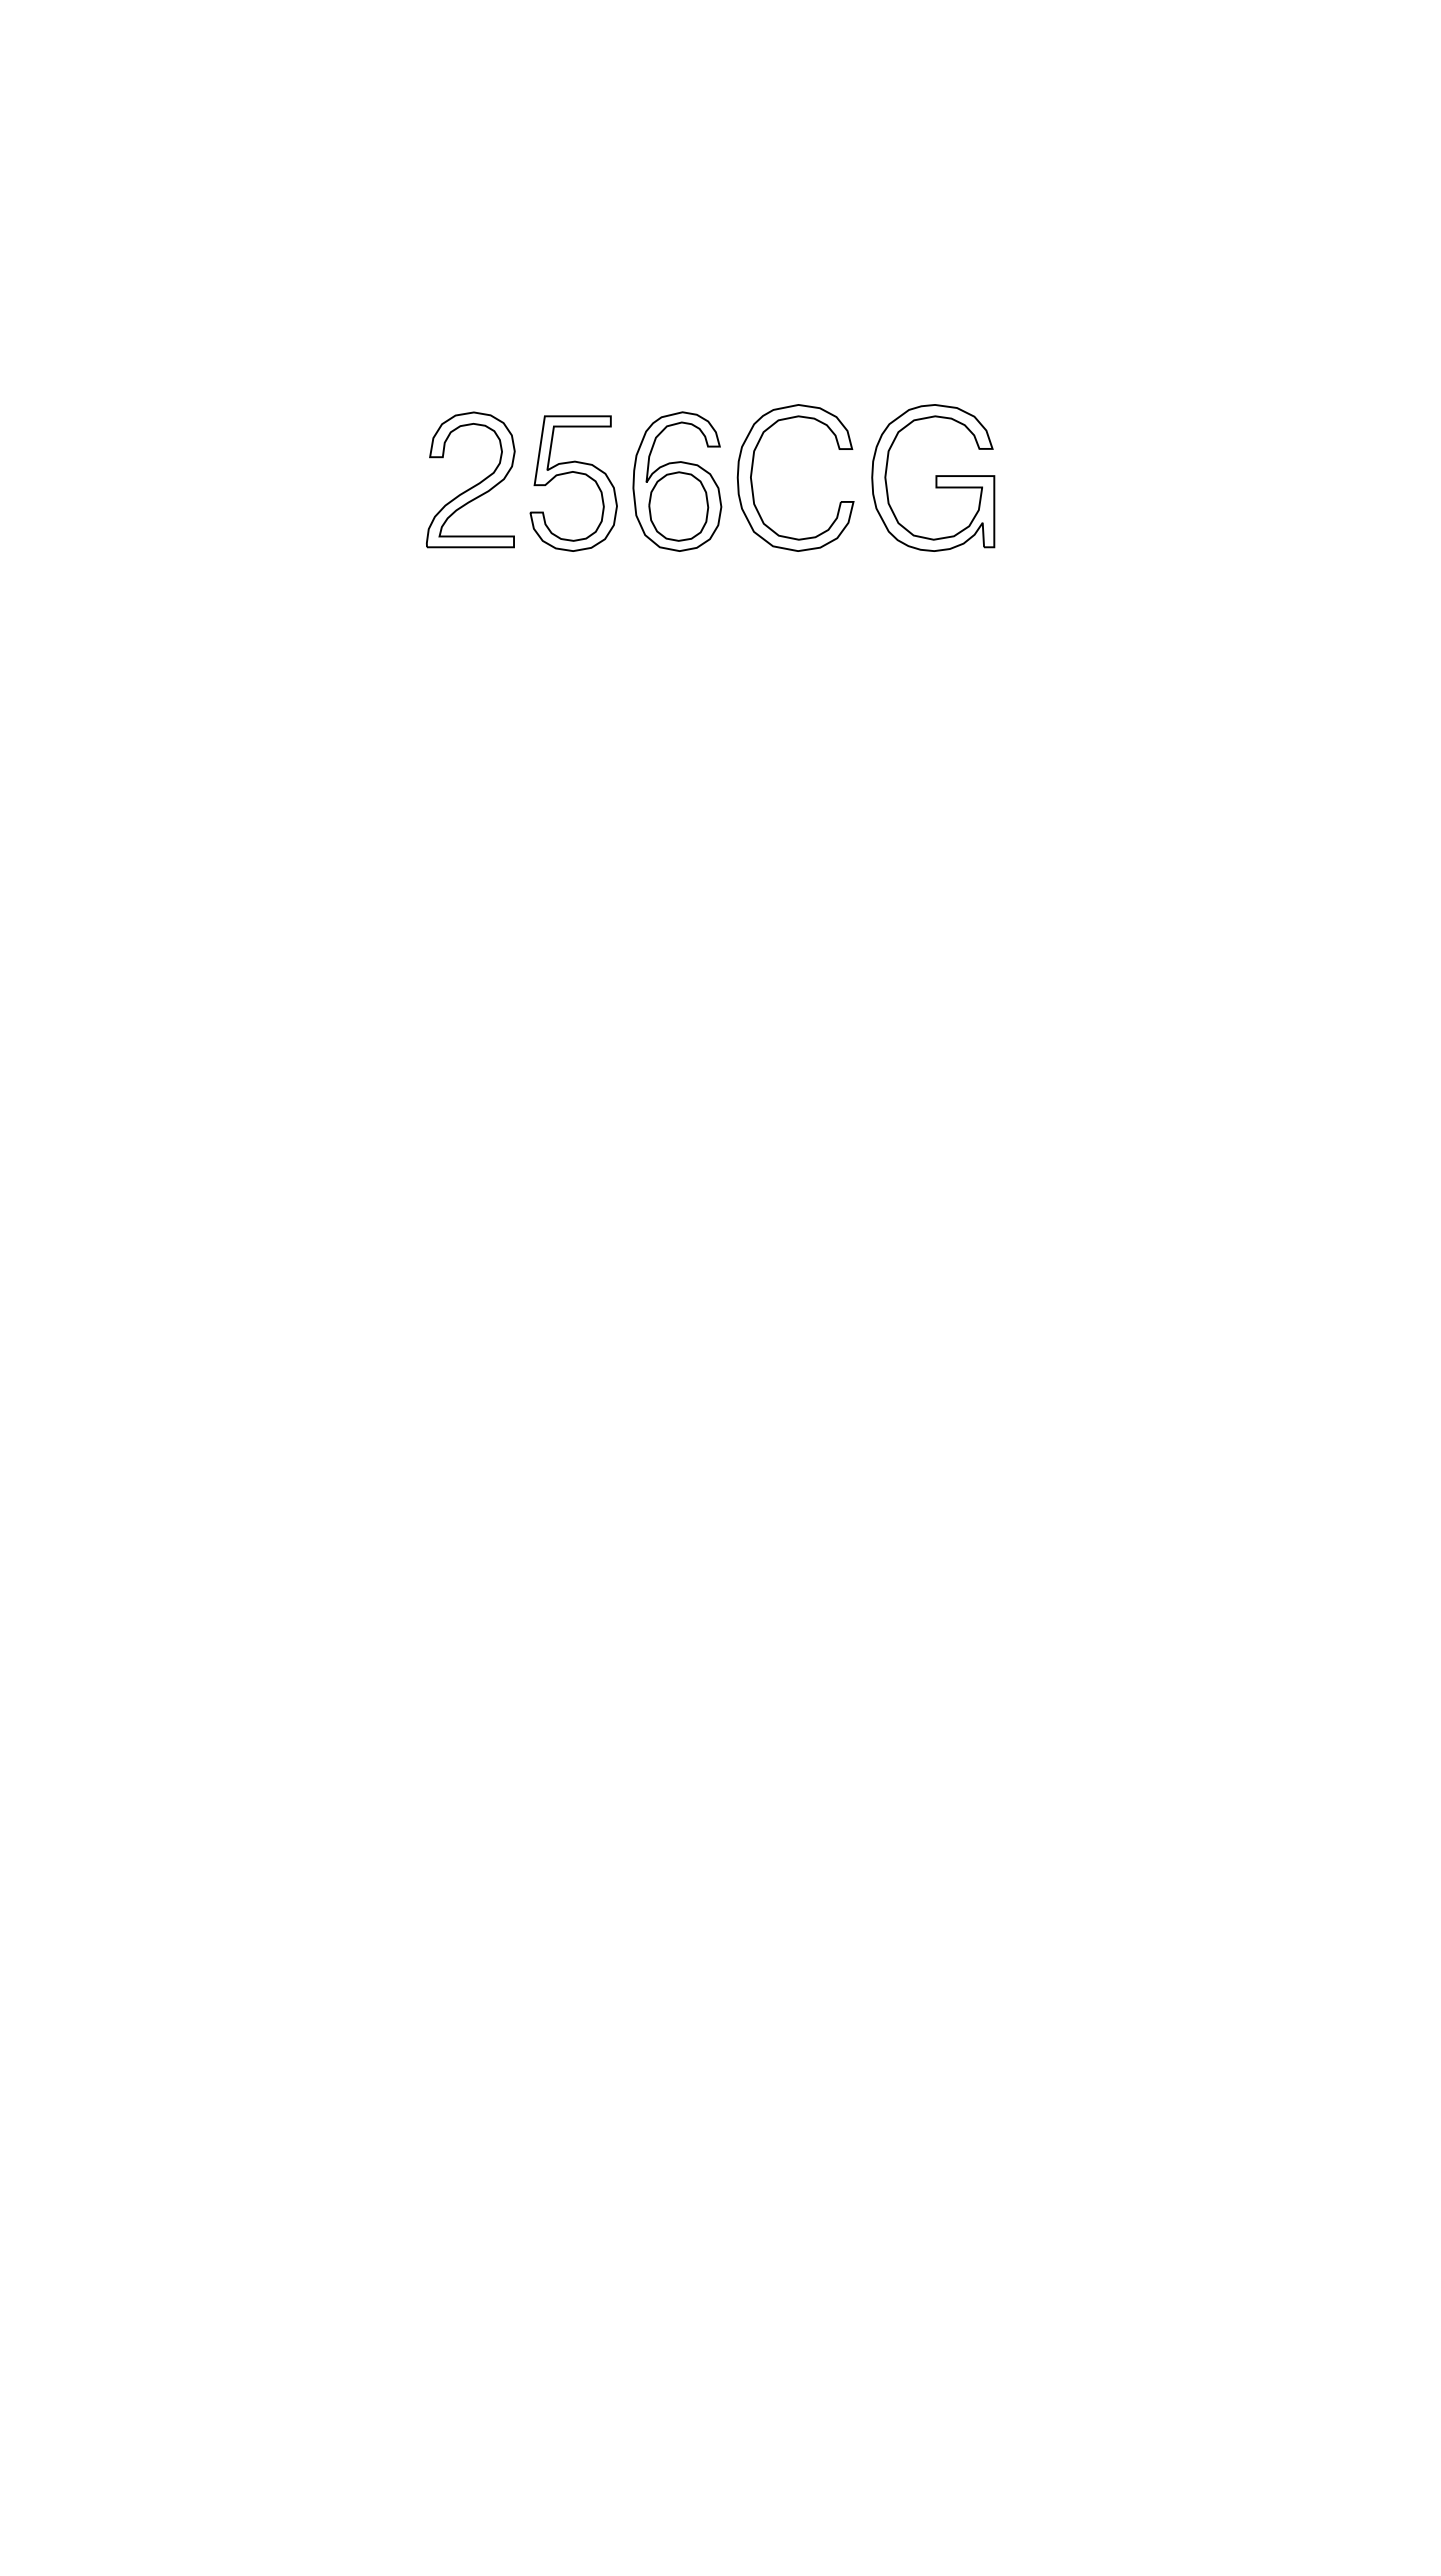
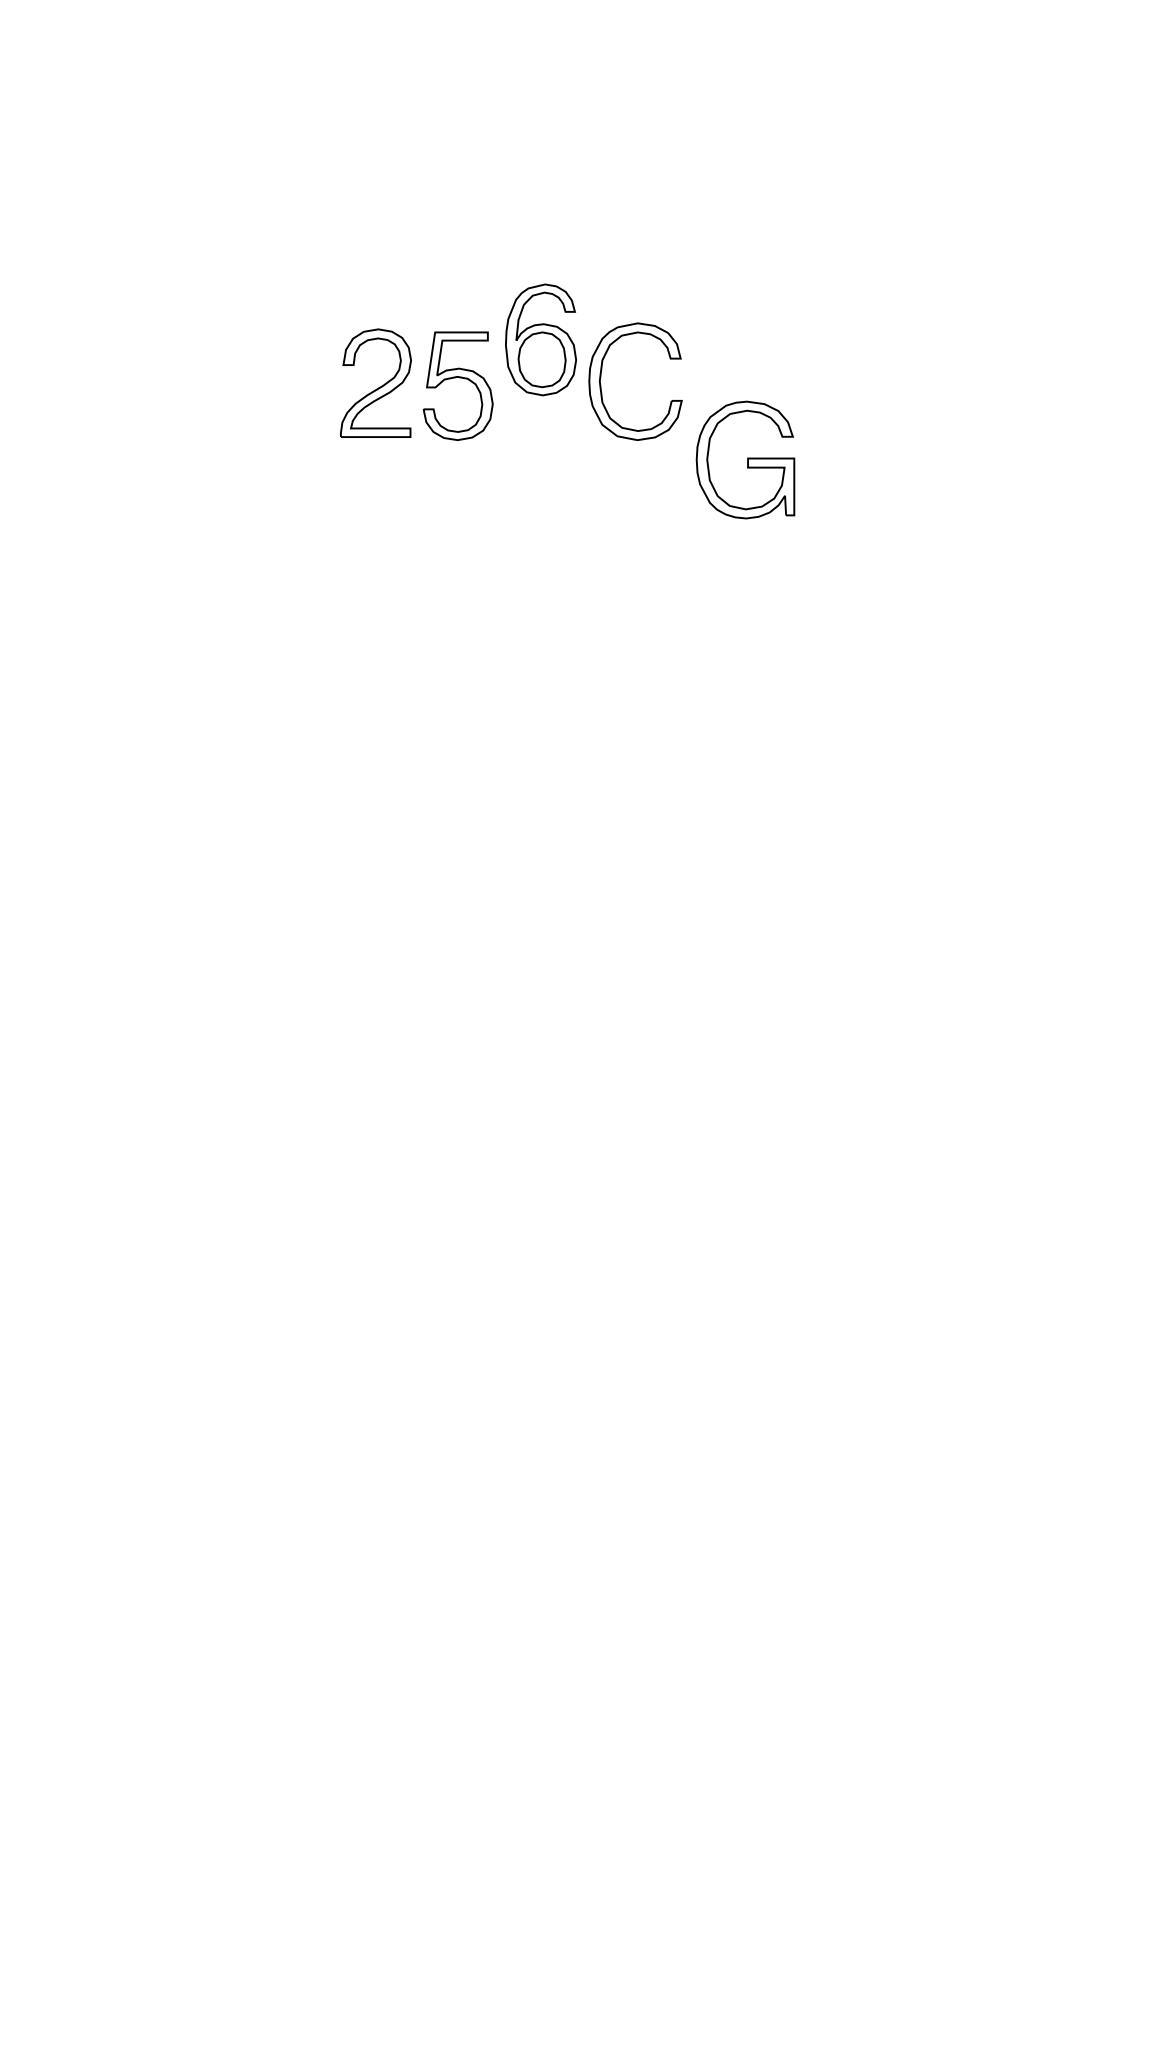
part: (933, 477) -> (745, 459), moved
part: (677, 481) -> (541, 339), moved

